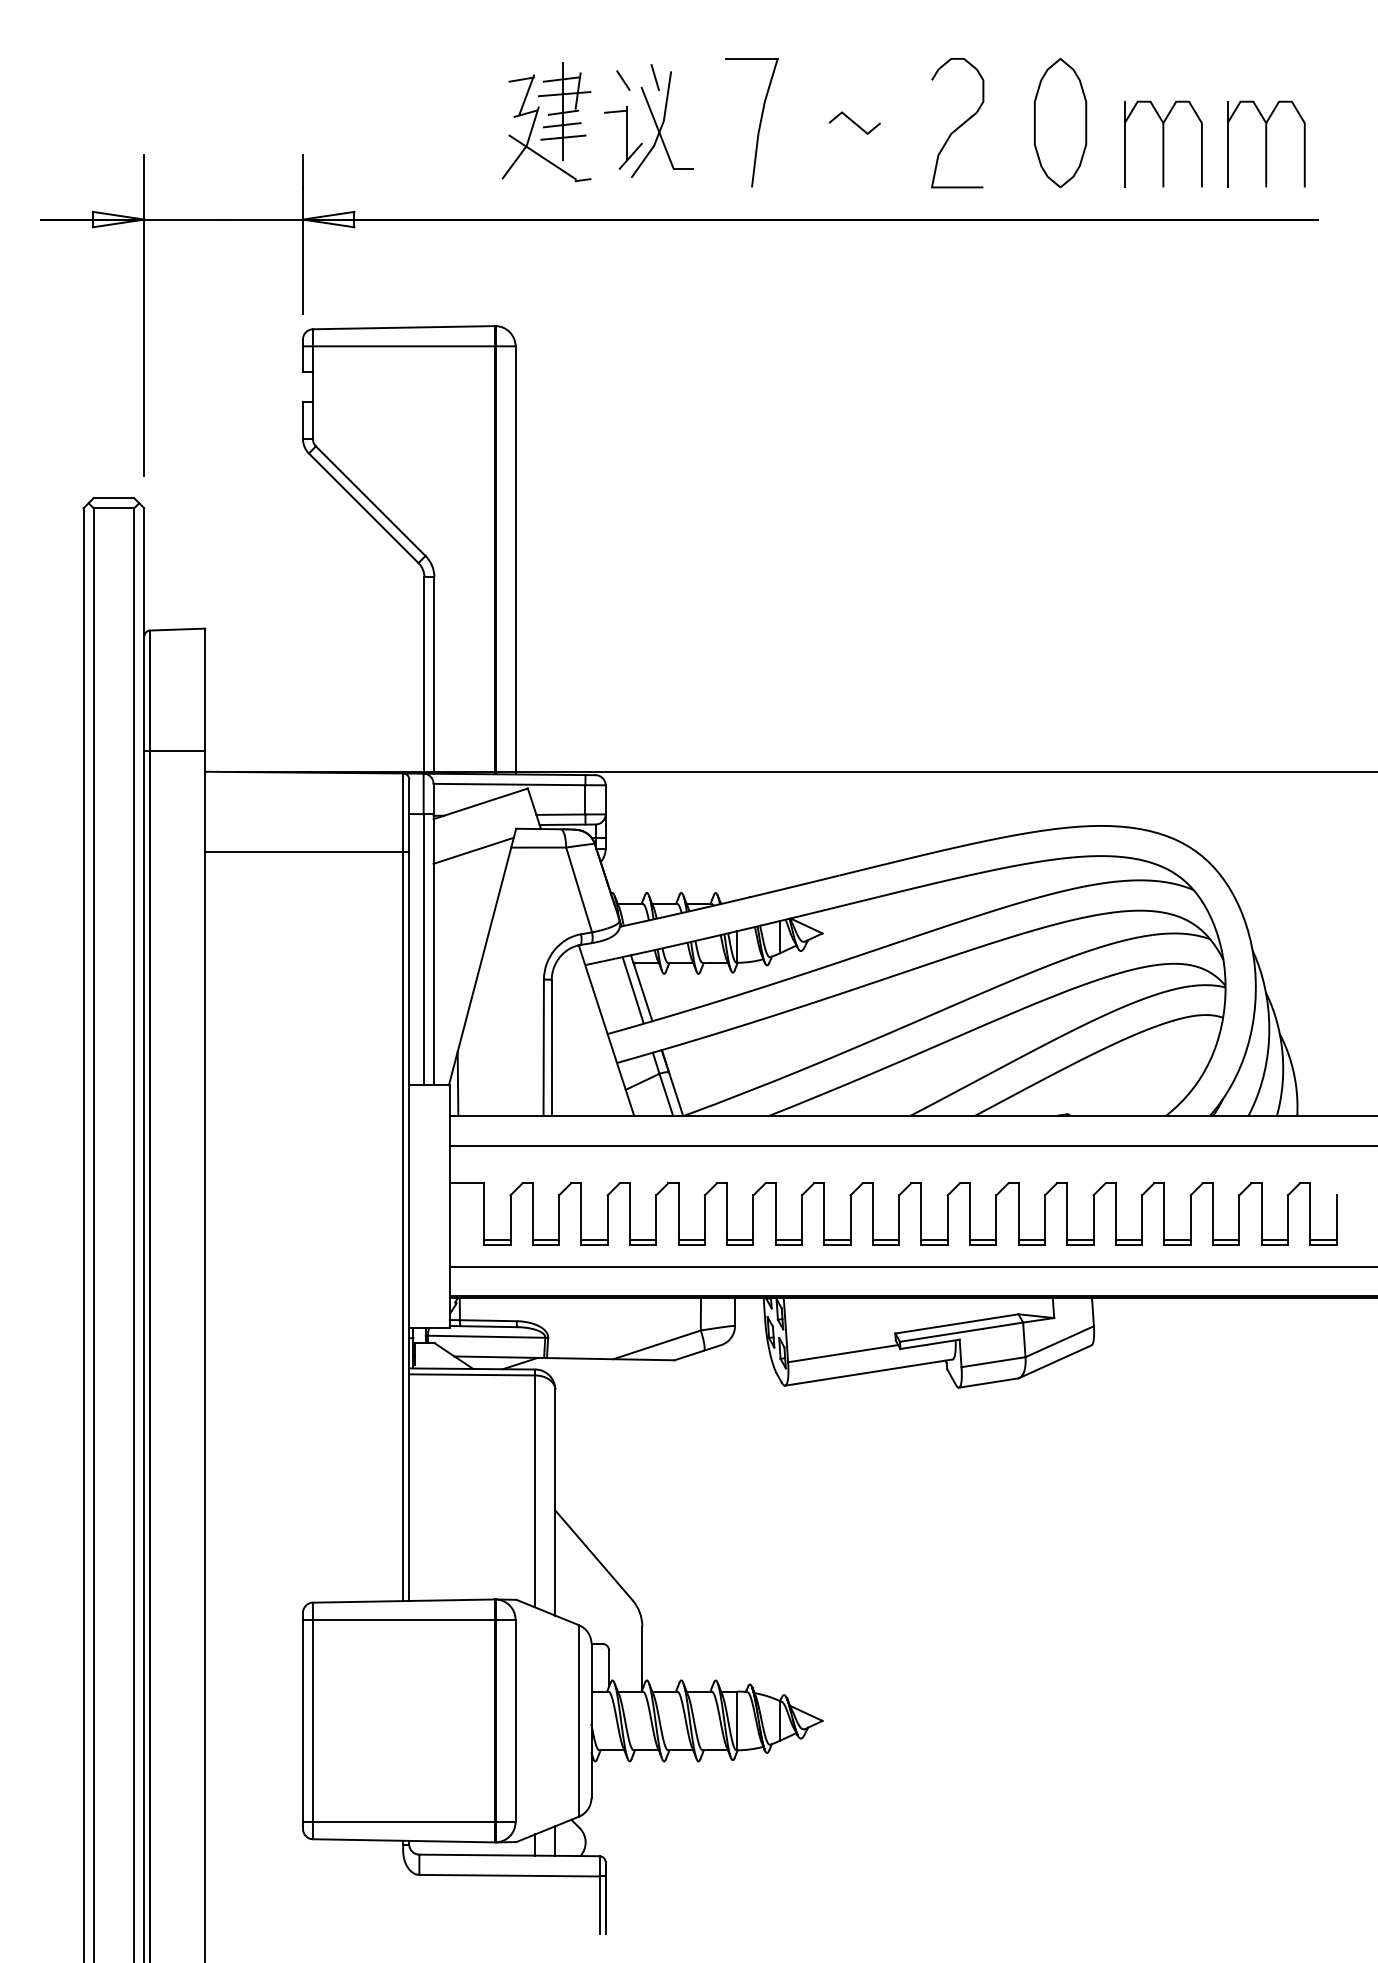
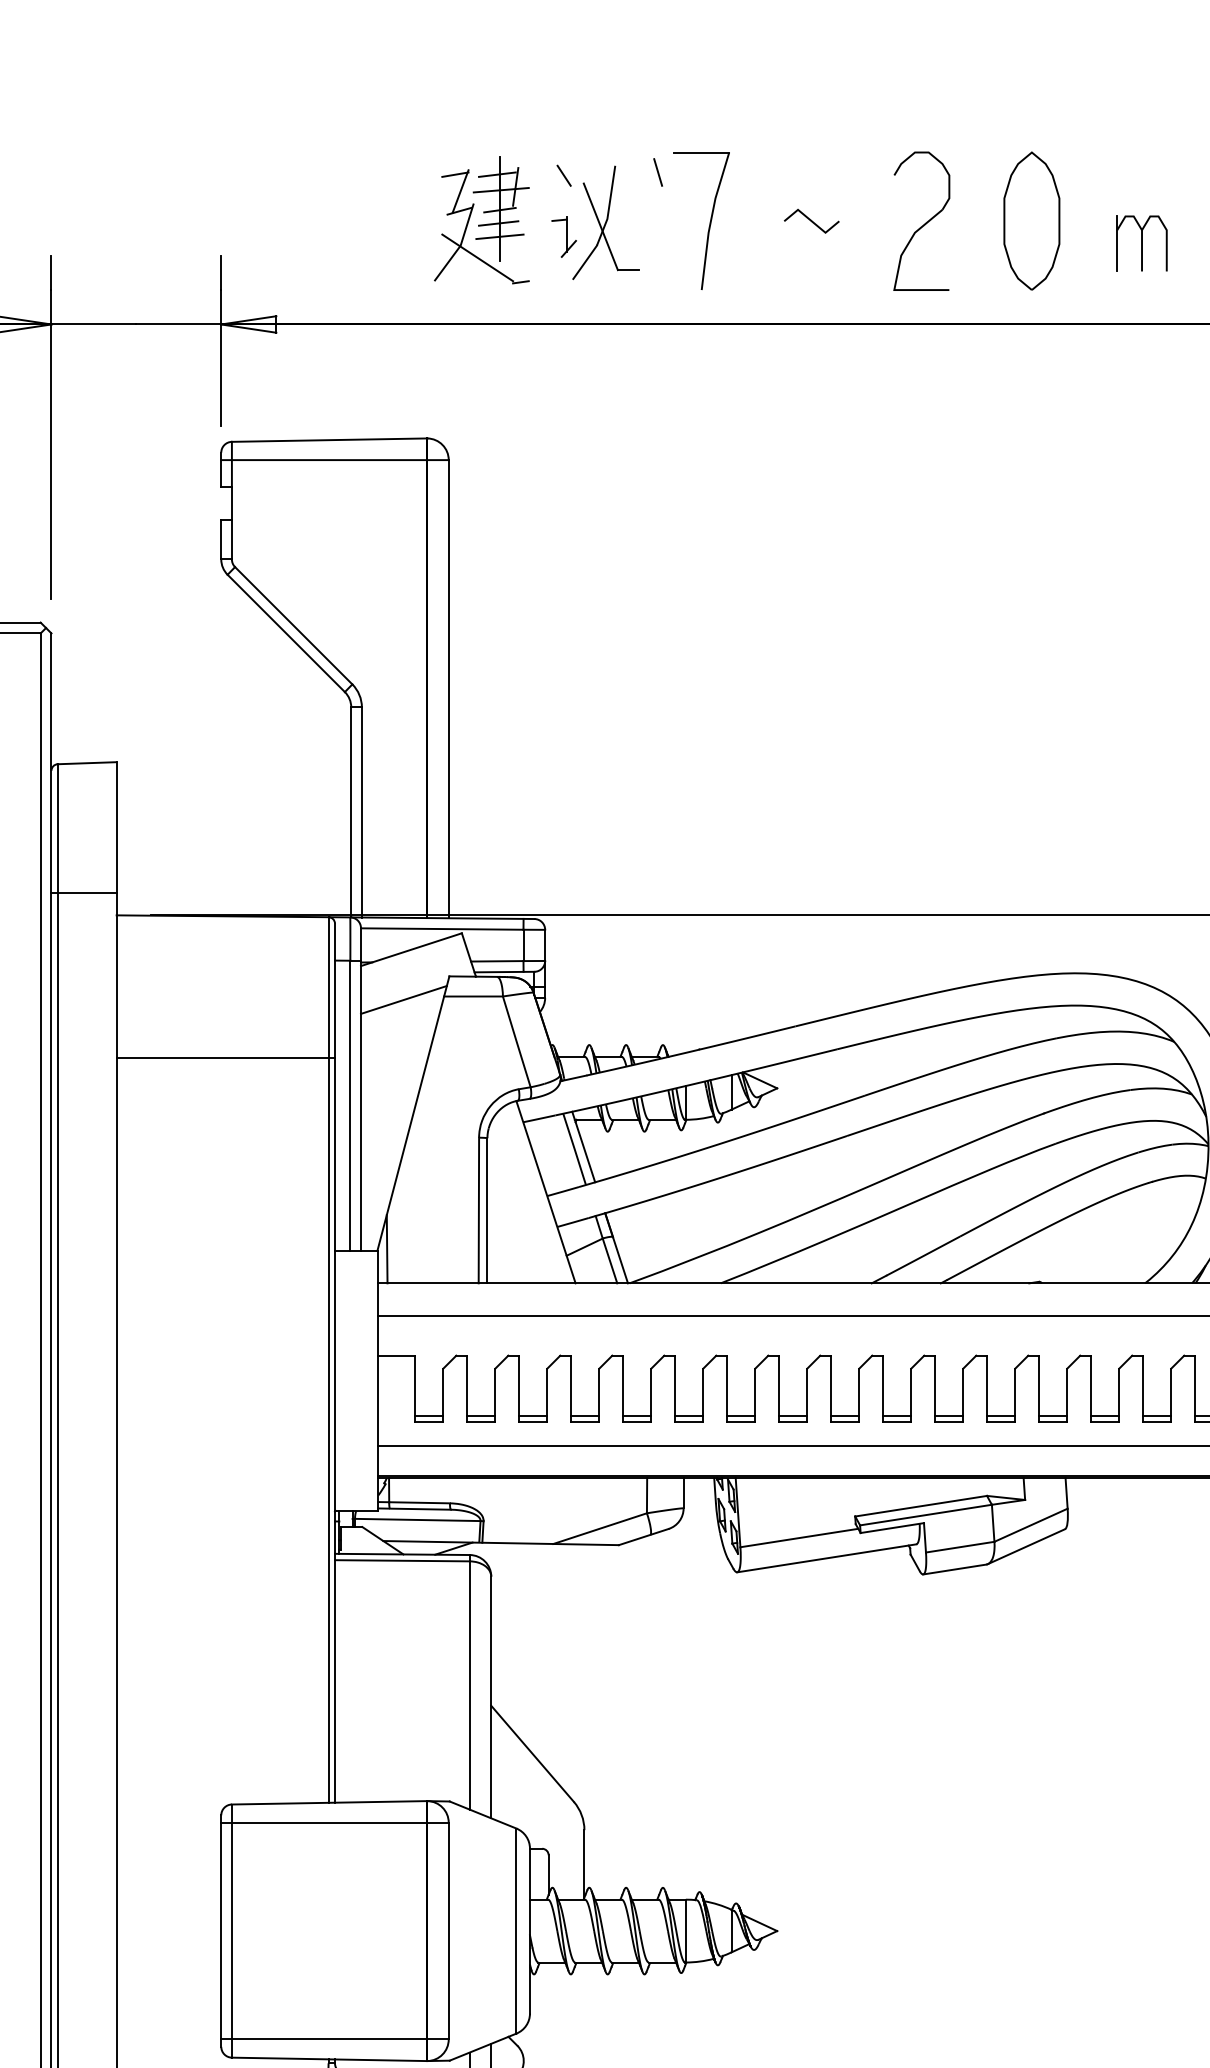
line: (654, 77) -> (657, 172), moved
part: (623, 137) -> (564, 236), size x0.6
part: (1163, 143) -> (1142, 243), size x0.6
line: (307, 852) -> (226, 1058), moved

